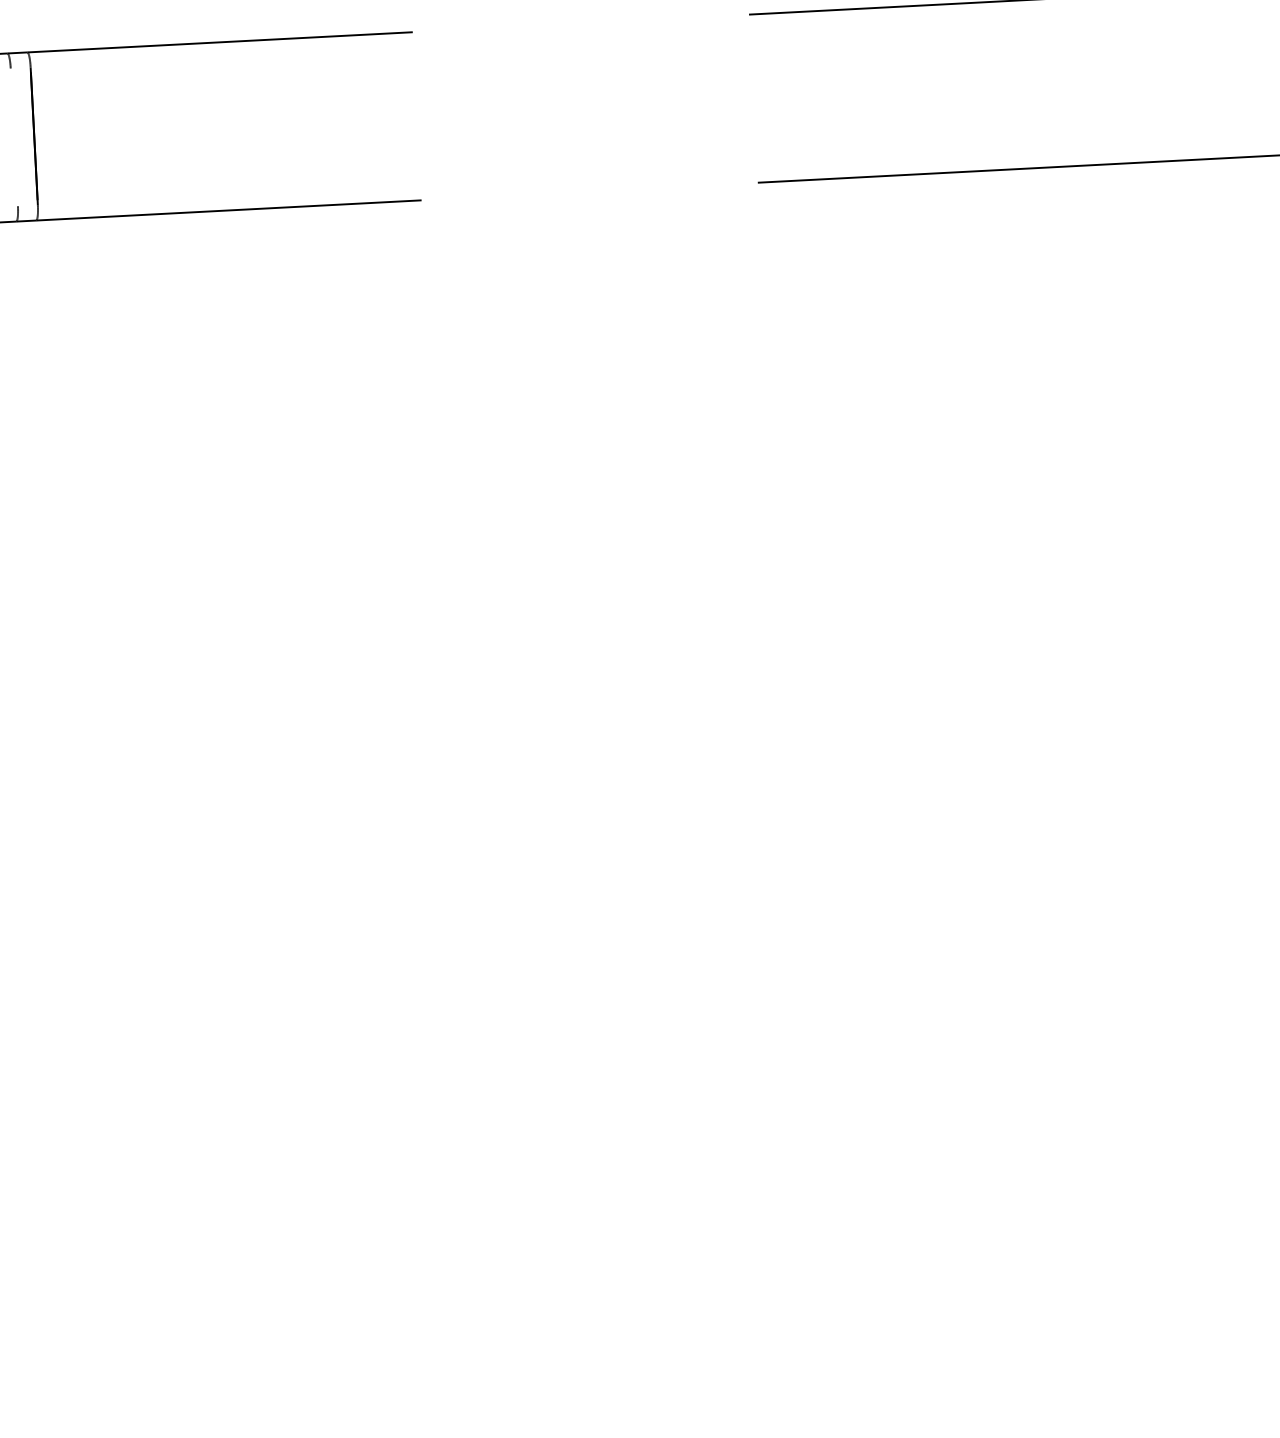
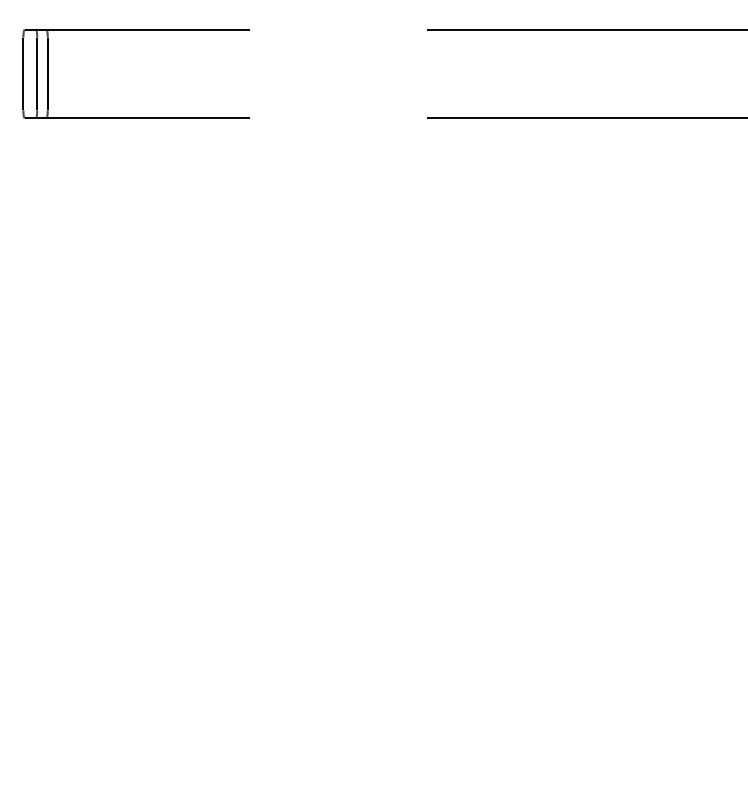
line: (14, 136) -> (37, 73), added

